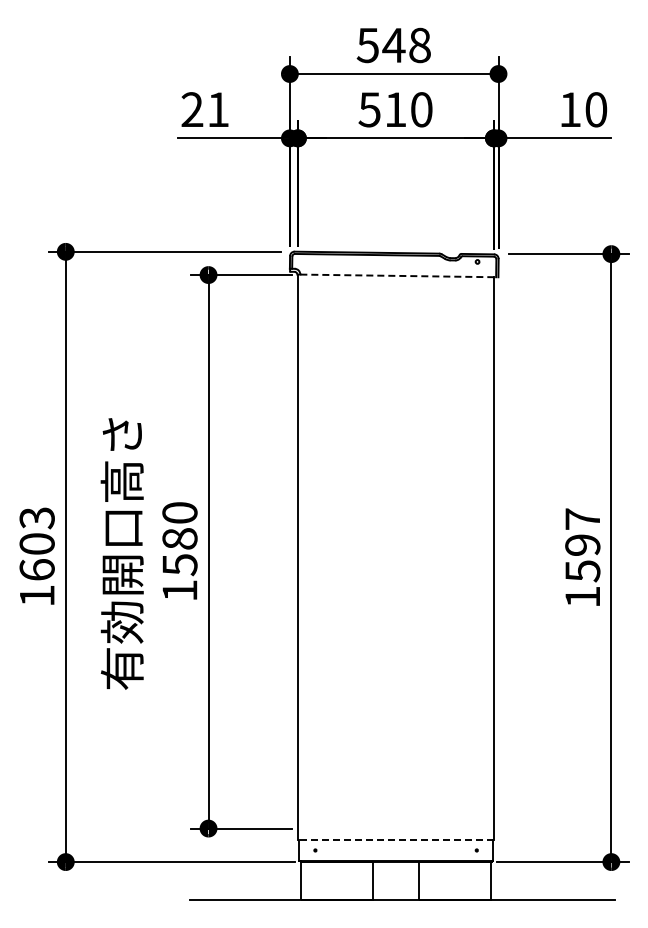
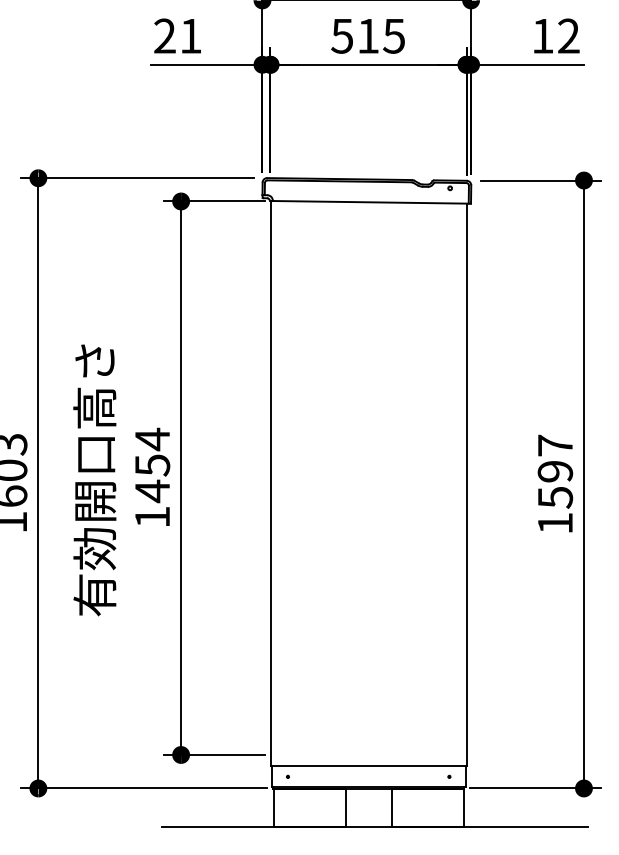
text: (421, 109) -> (394, 35), 510 -> 515
text: (596, 109) -> (569, 35), 10 -> 12
line: (399, 275) -> (372, 201), dashed -> solid
text: (179, 538) -> (152, 464), 1580 -> 1454
line: (395, 840) -> (368, 766), dashed -> solid

